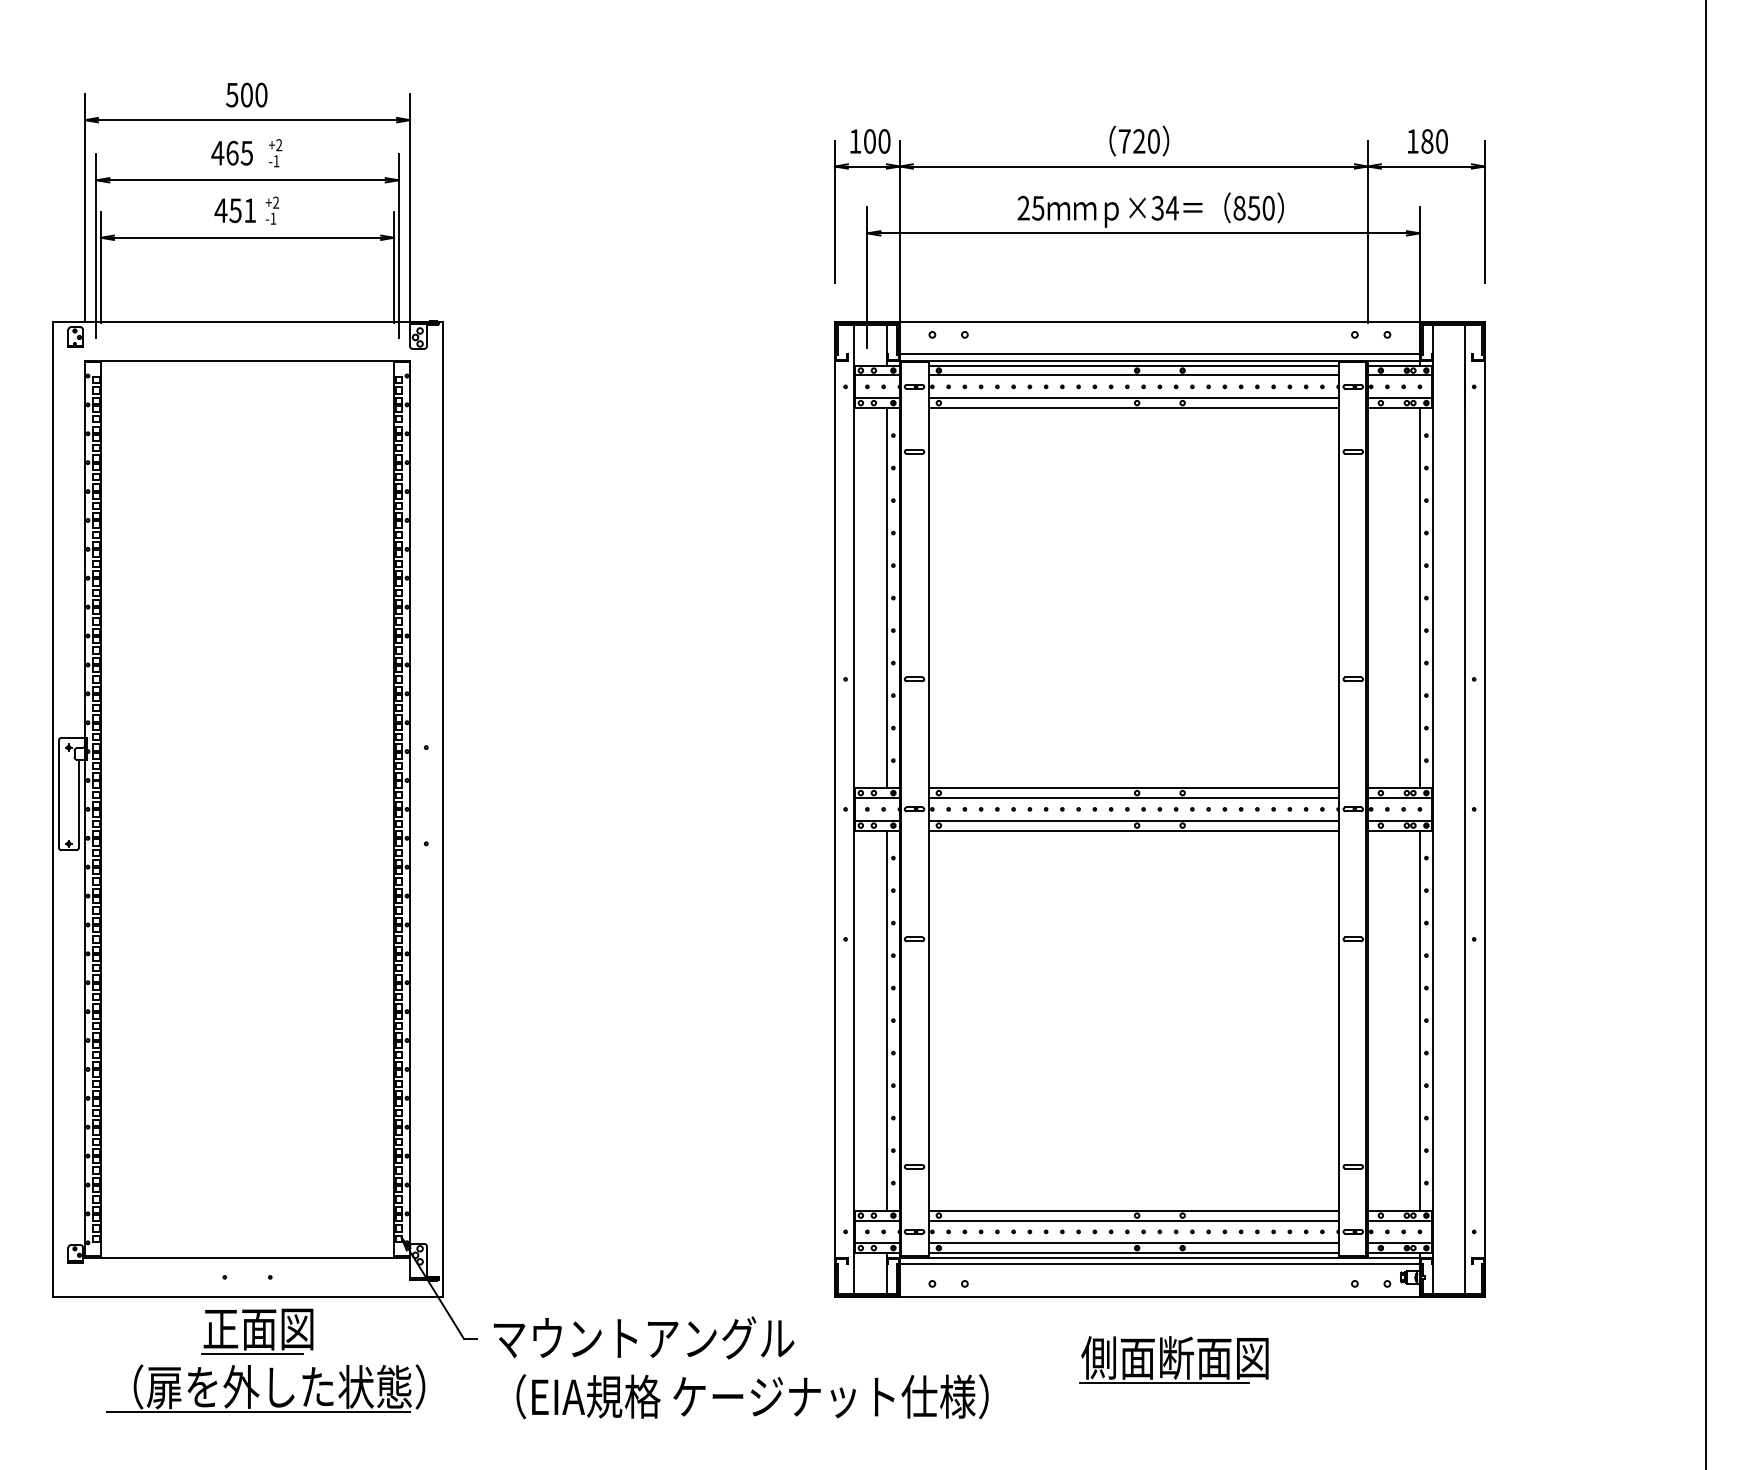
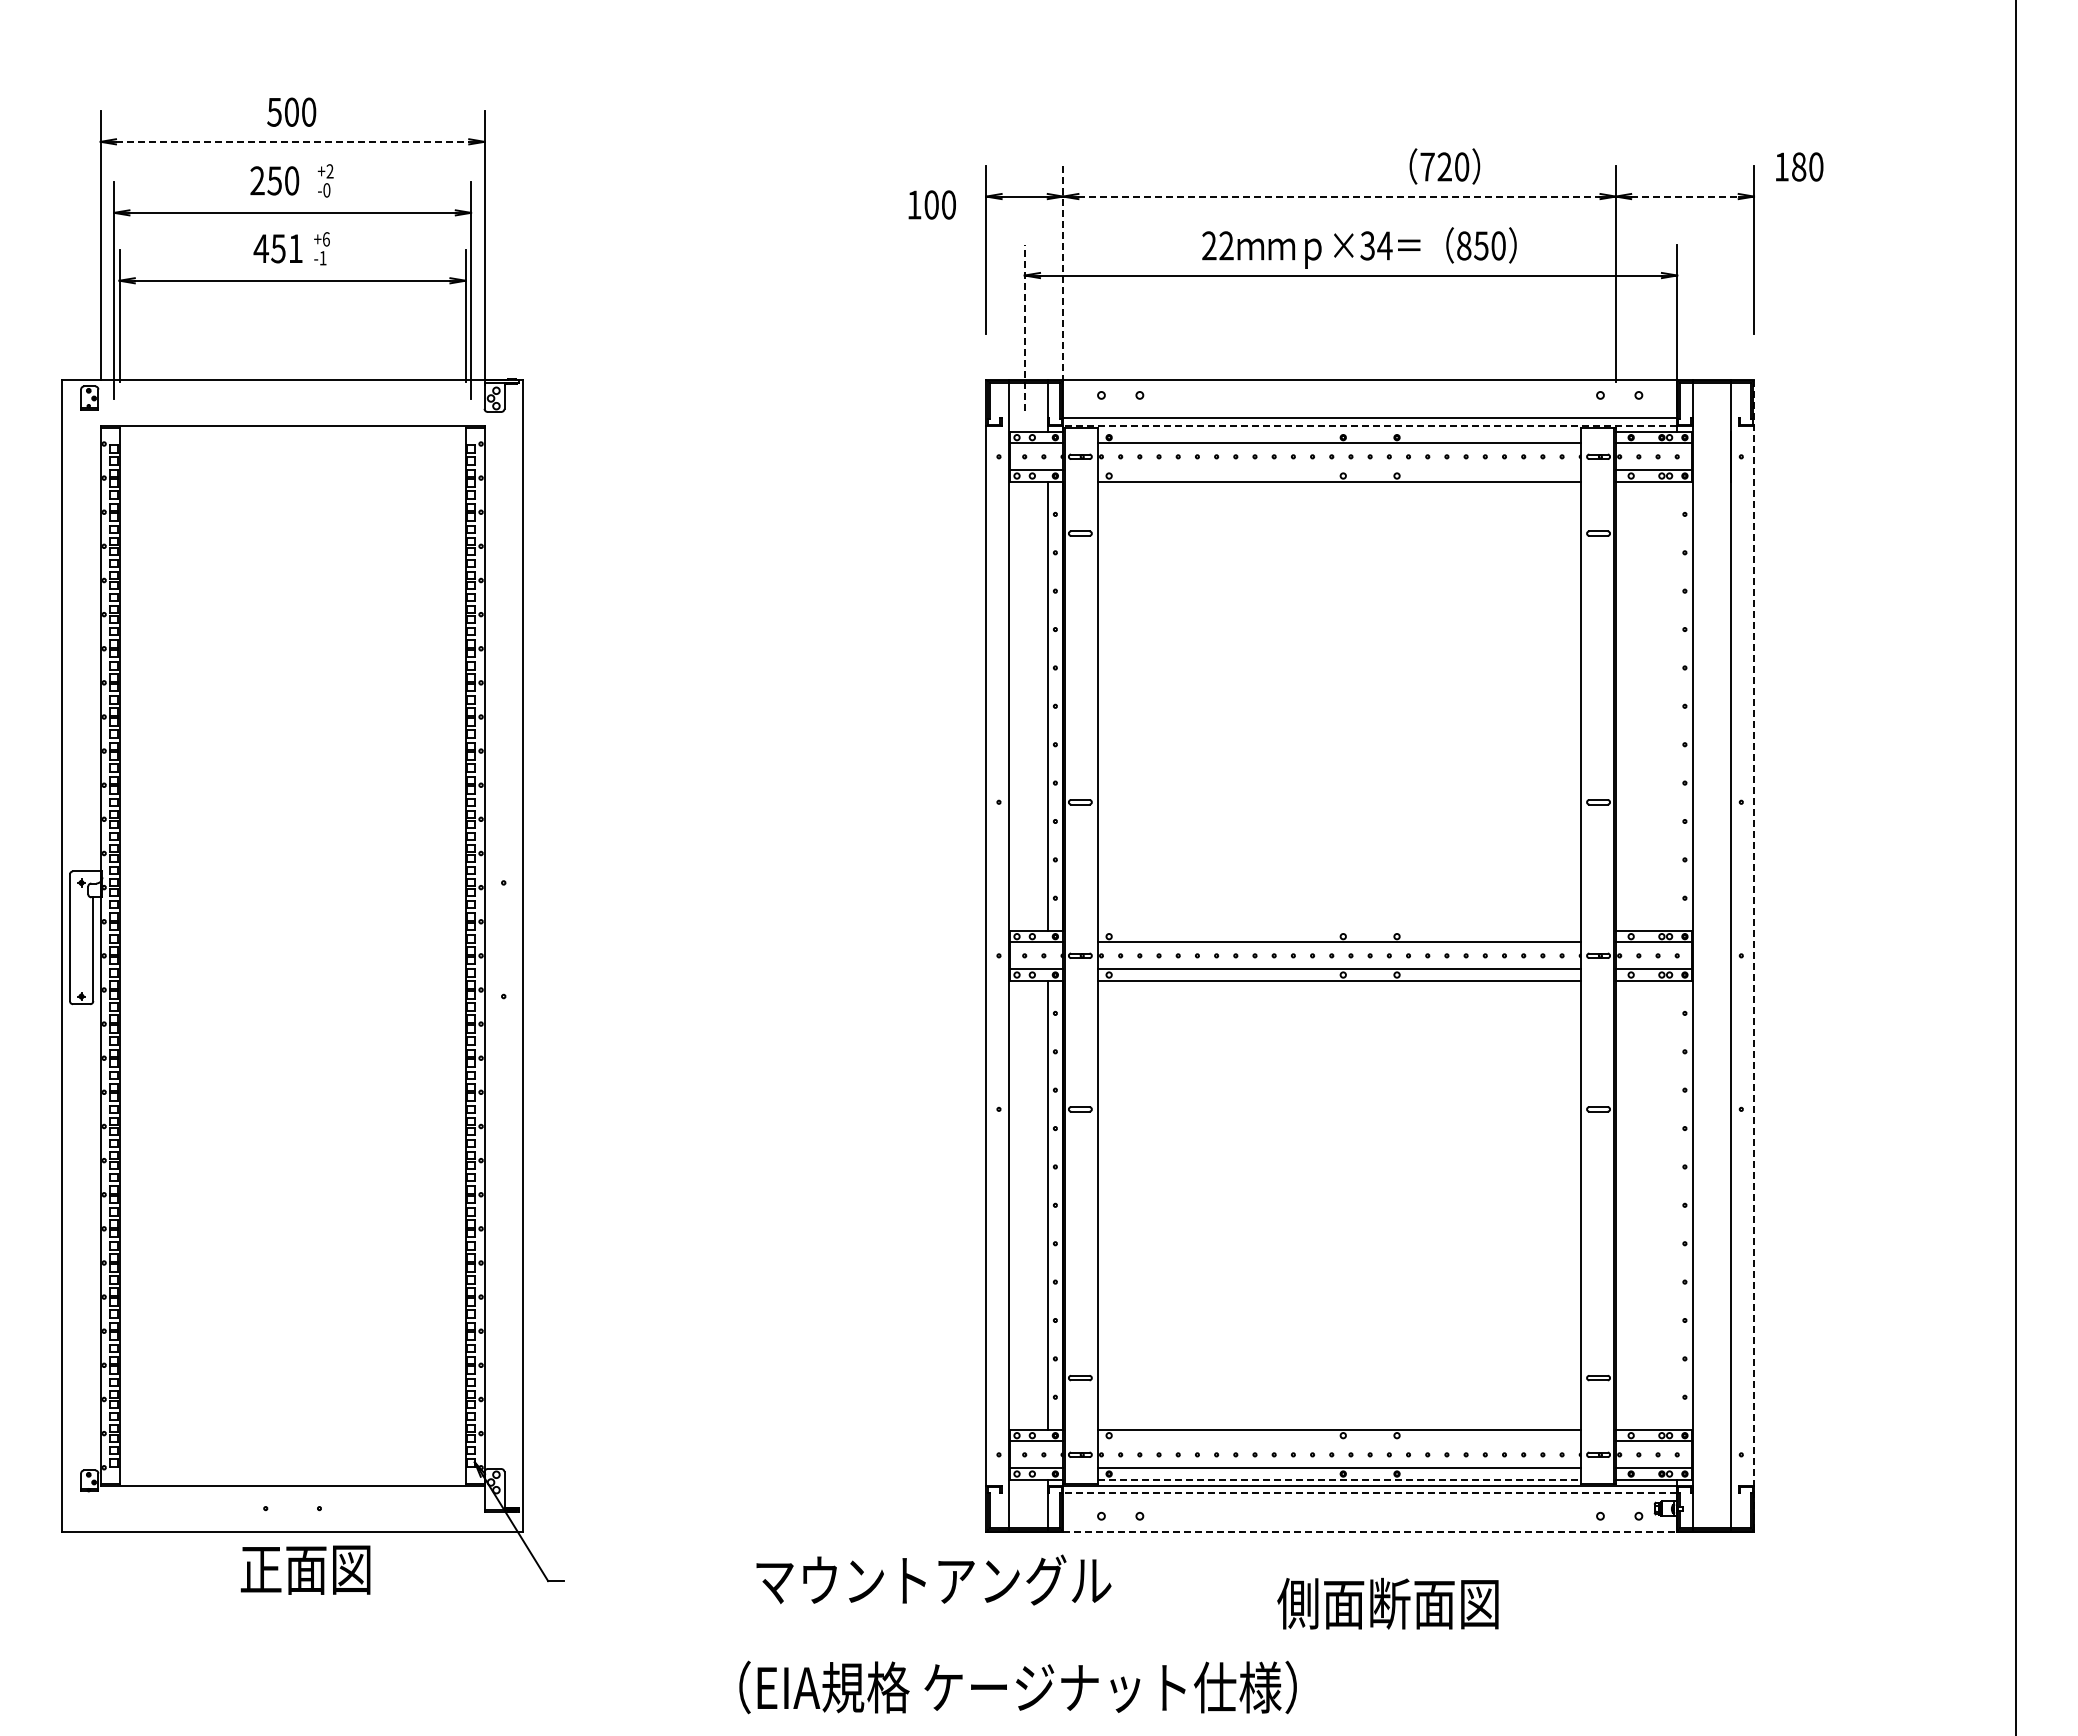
line: (247, 119) -> (292, 141), solid -> dashed
text: (869, 141) -> (931, 204), moved
text: (1139, 141) -> (1444, 166), moved
text: (1427, 141) -> (1799, 166), moved
text: (232, 152) -> (274, 180), 465 -> 250
text: (276, 161) -> (326, 190), -1 -> -0
line: (1133, 166) -> (1339, 196), solid -> dashed
line: (1426, 166) -> (1684, 196), solid -> dashed
text: (275, 202) -> (325, 239), +2 -> +6
text: (1038, 207) -> (1226, 245), 25 -> 22
line: (900, 231) -> (1063, 273), solid -> dashed
line: (867, 277) -> (1024, 327), solid -> dashed
line: (1159, 361) -> (1369, 426), solid -> dashed
line: (1133, 365) -> (1339, 431), removed
line: (1133, 398) -> (1339, 470), removed
line: (1420, 597) -> (1677, 705), removed
line: (1133, 787) -> (1339, 930), removed
line: (1485, 809) -> (1754, 955), solid -> dashed
line: (1420, 1019) -> (1677, 1204), removed
line: (1133, 1220) -> (1339, 1441), removed
line: (1133, 1252) -> (1339, 1479), solid -> dashed
line: (1159, 1264) -> (1369, 1493), solid -> dashed
line: (1160, 1296) -> (1370, 1531), solid -> dashed
text: (643, 1337) -> (933, 1579), moved
line: (251, 1353) -> (297, 1598), removed
line: (1164, 1383) -> (1375, 1633), removed
part: (266, 1388) -> (314, 1639), removed
text: (752, 1396) -> (1017, 1687), moved

